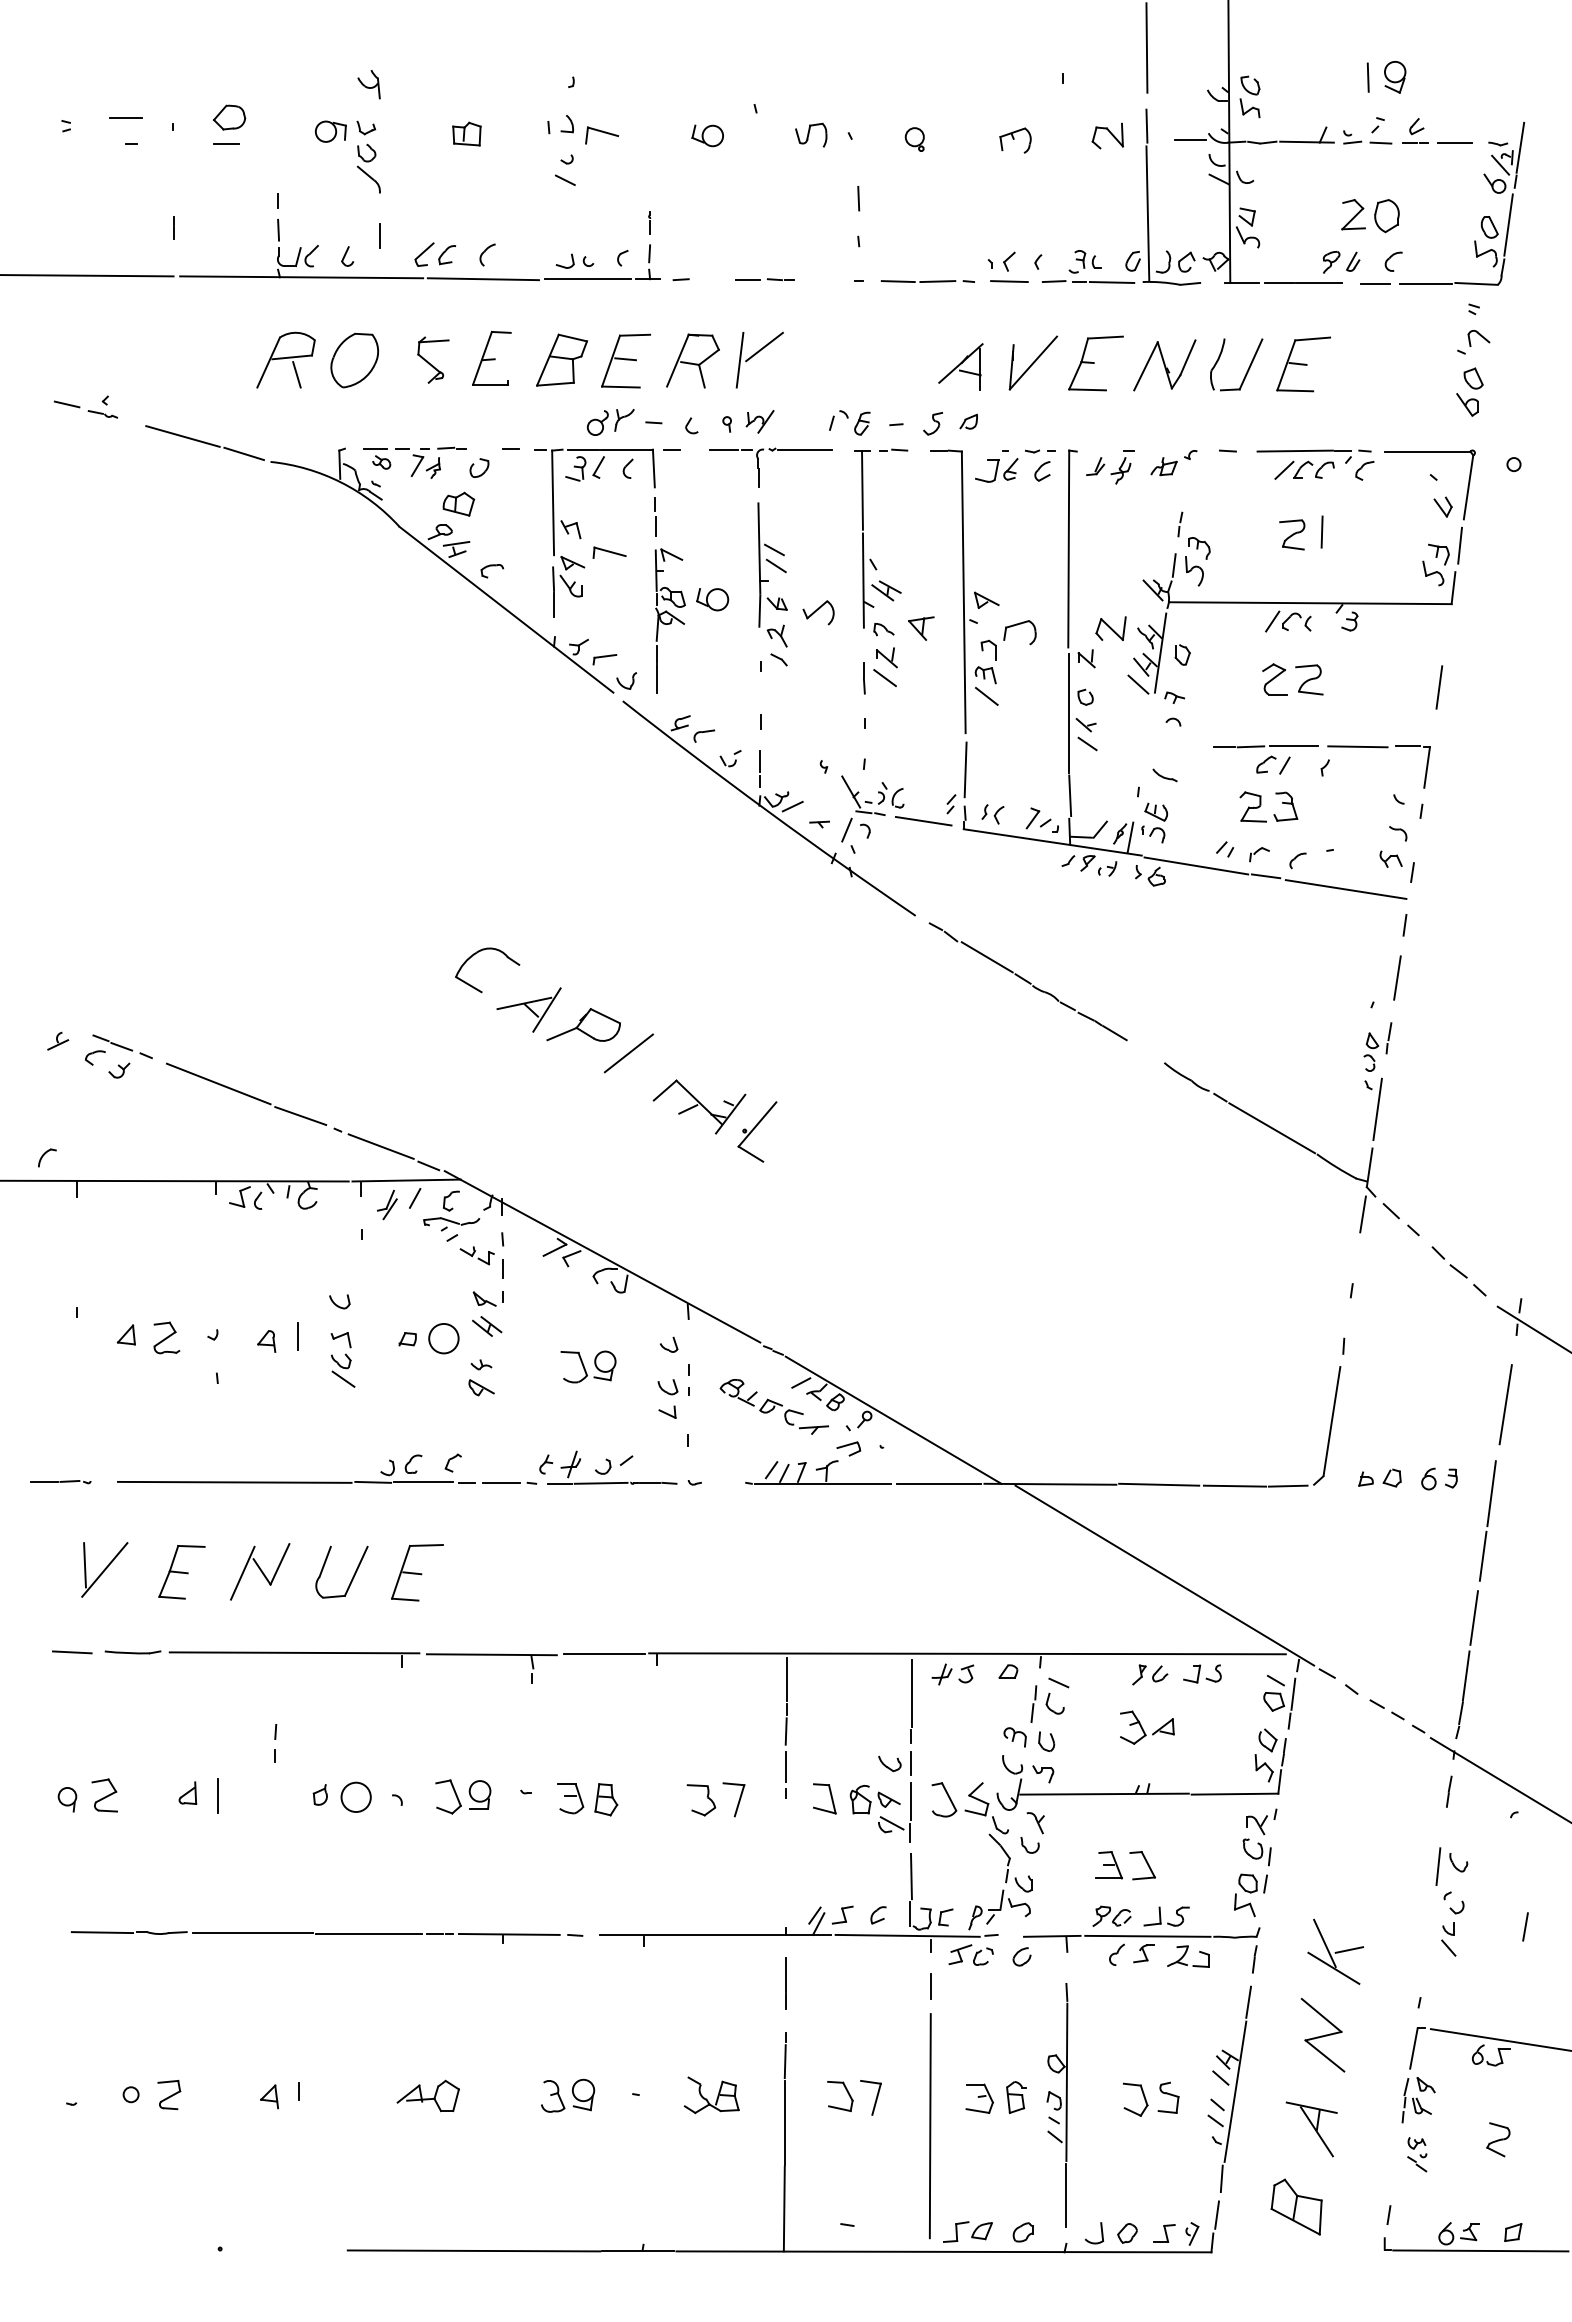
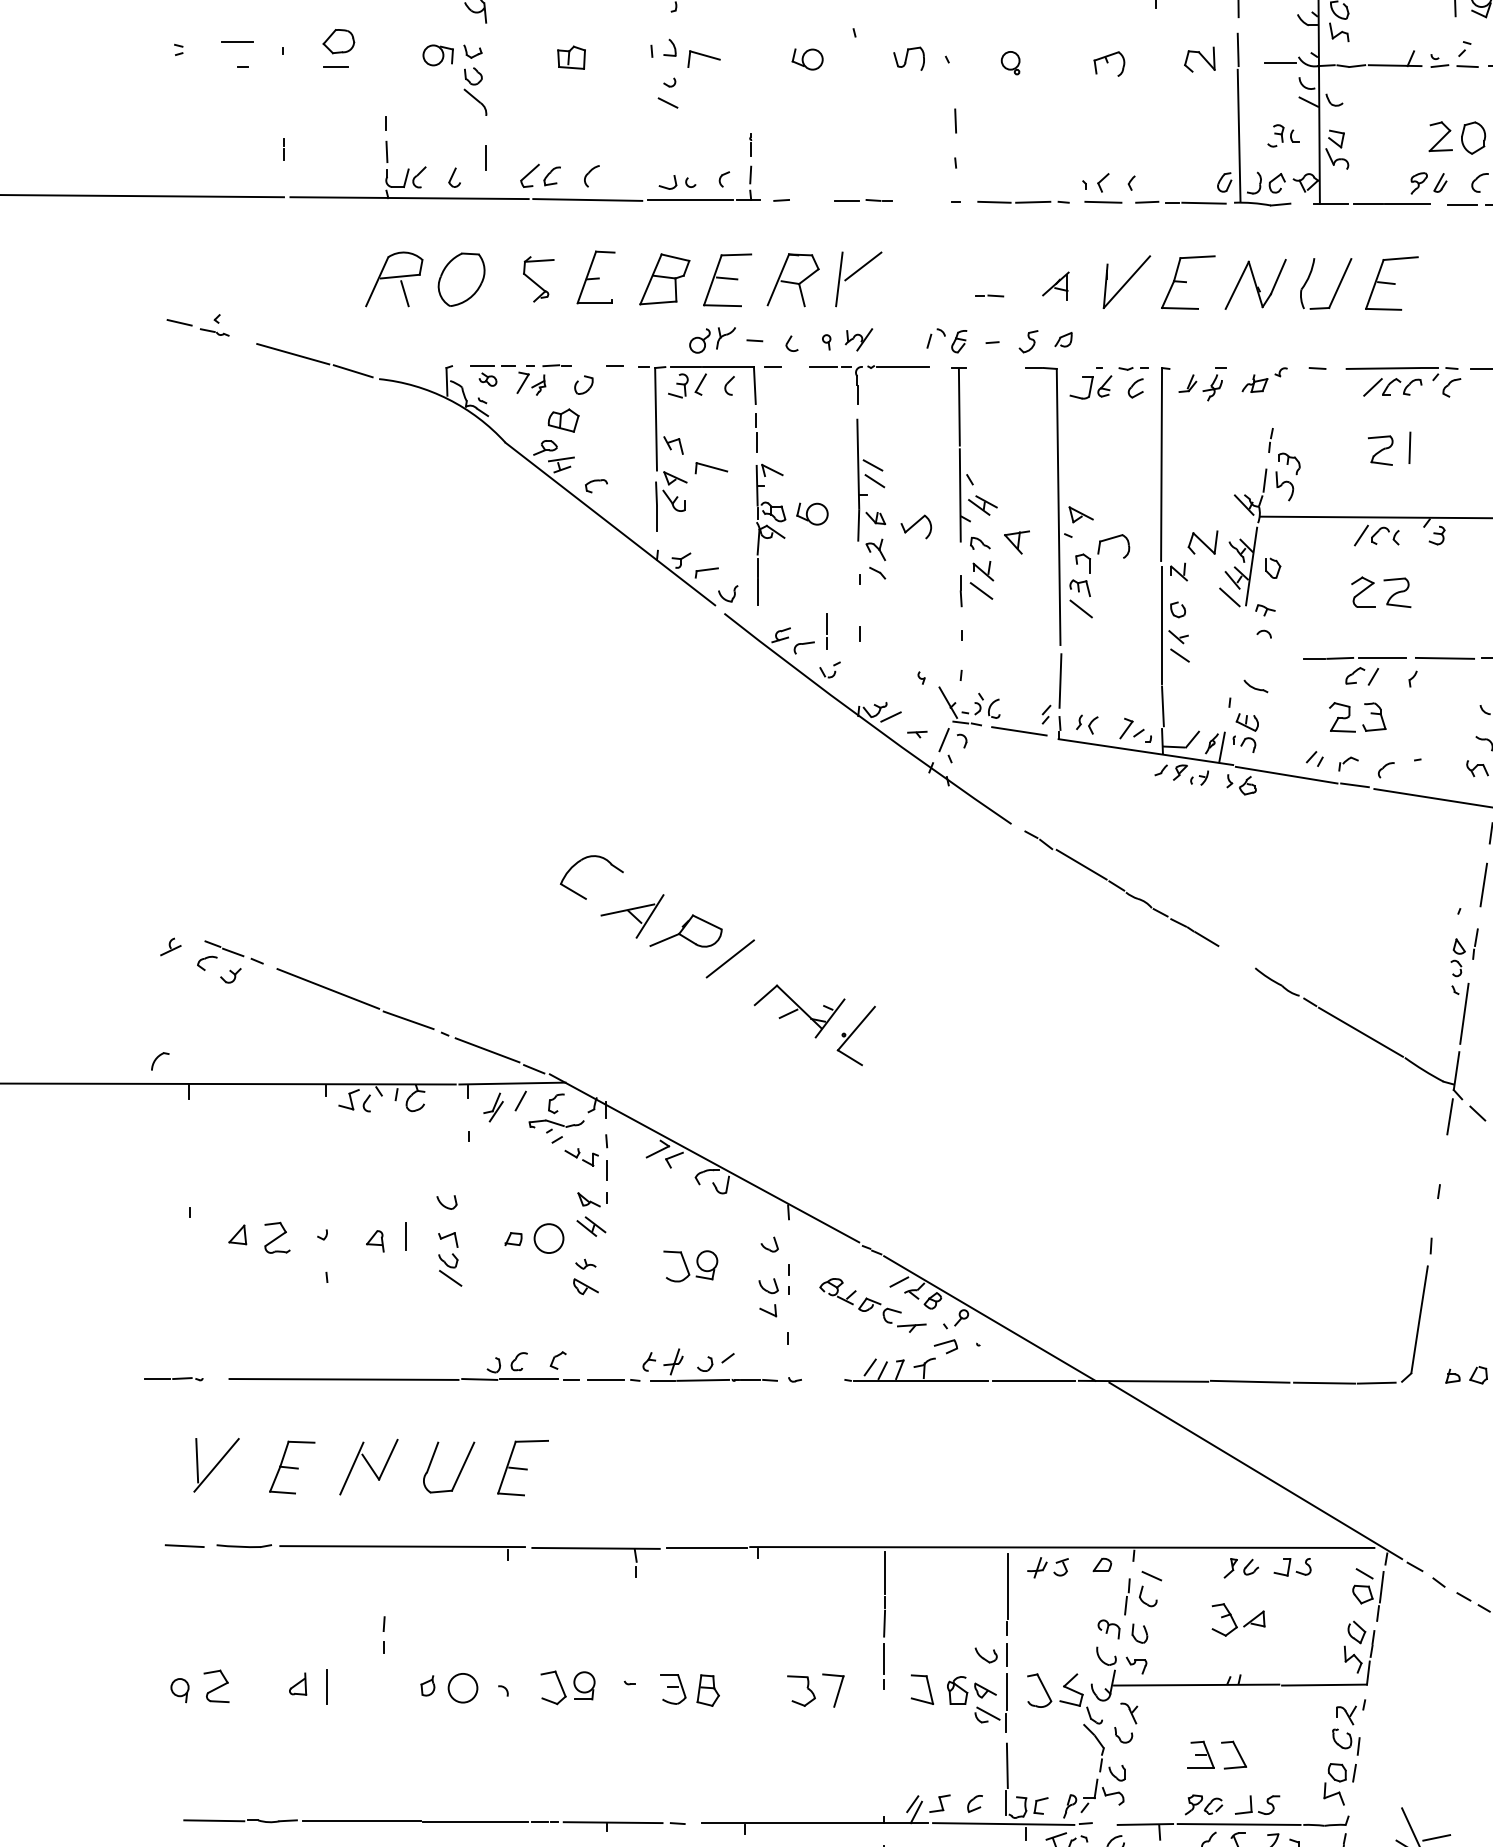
part: (1084, 261) -> (1282, 135), moved
part: (960, 366) -> (1055, 285), size x0.6
part: (893, 449) -> (989, 295), moved
line: (759, 768) -> (826, 630), moved

